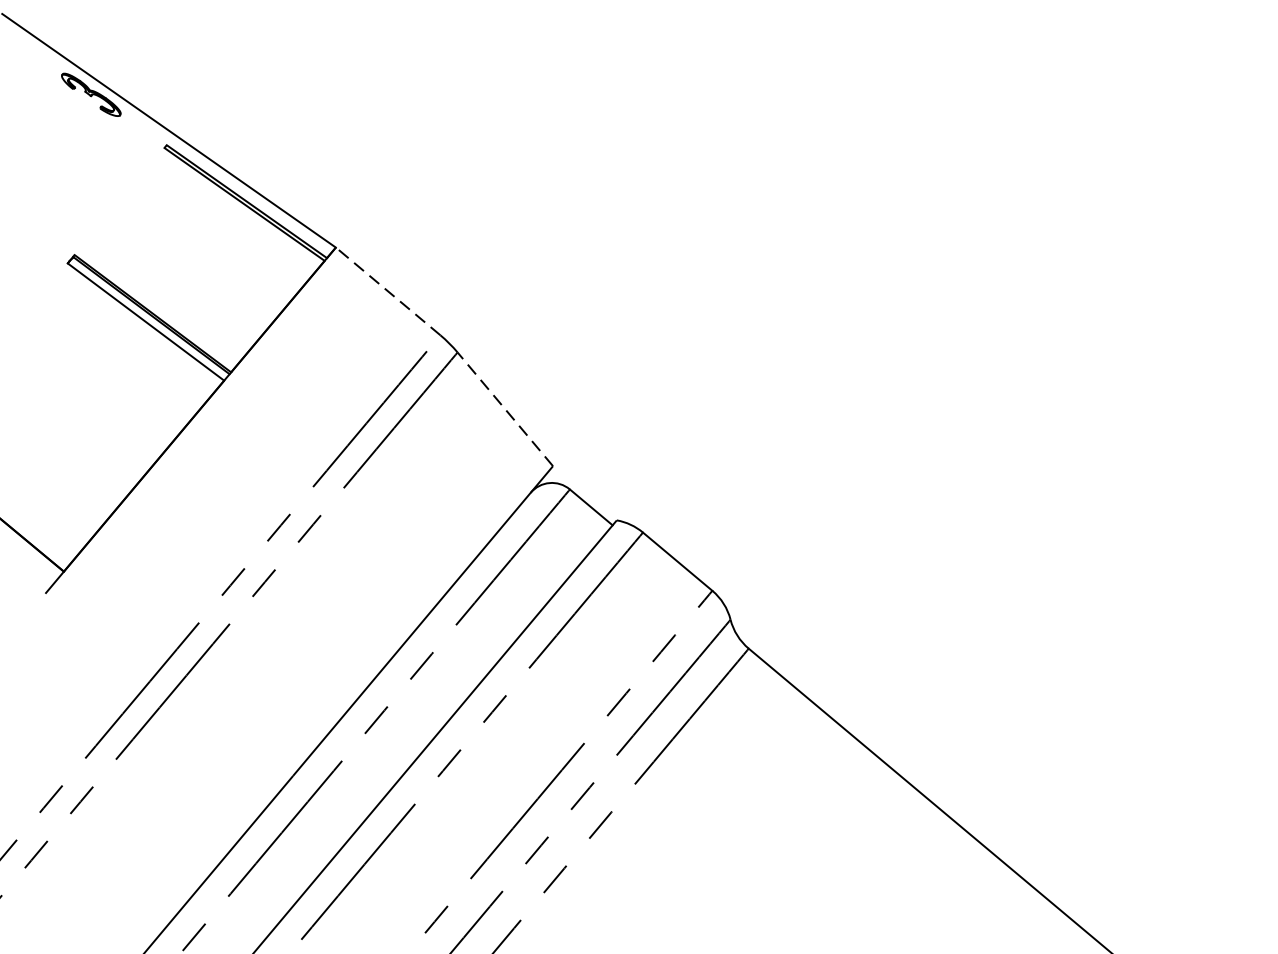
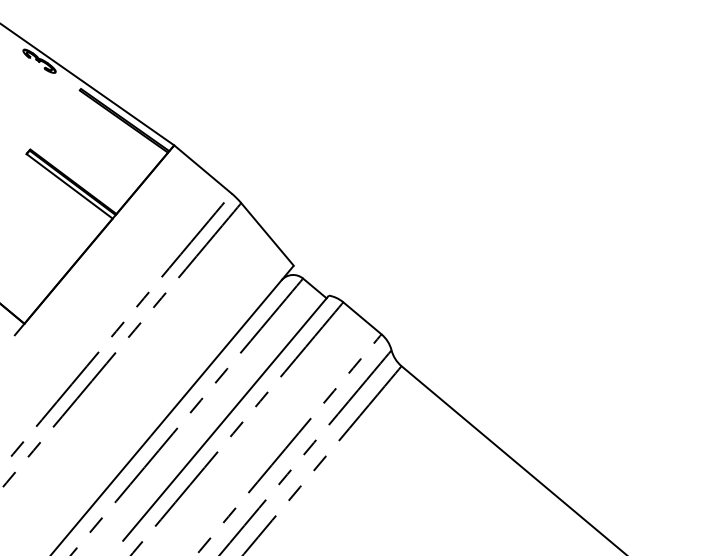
line: (389, 291) -> (203, 169), dashed -> solid
line: (505, 409) -> (267, 234), dashed -> solid

